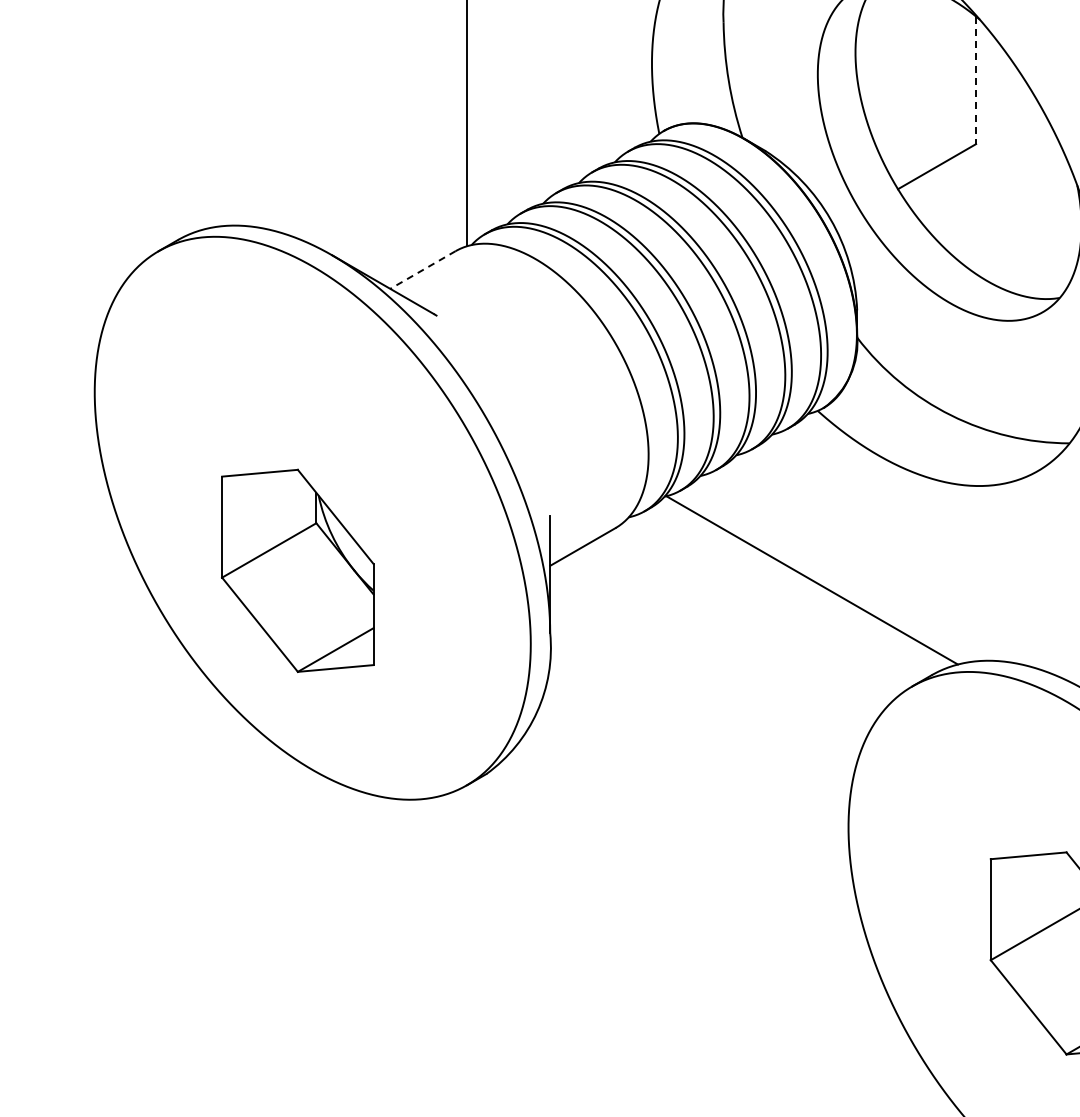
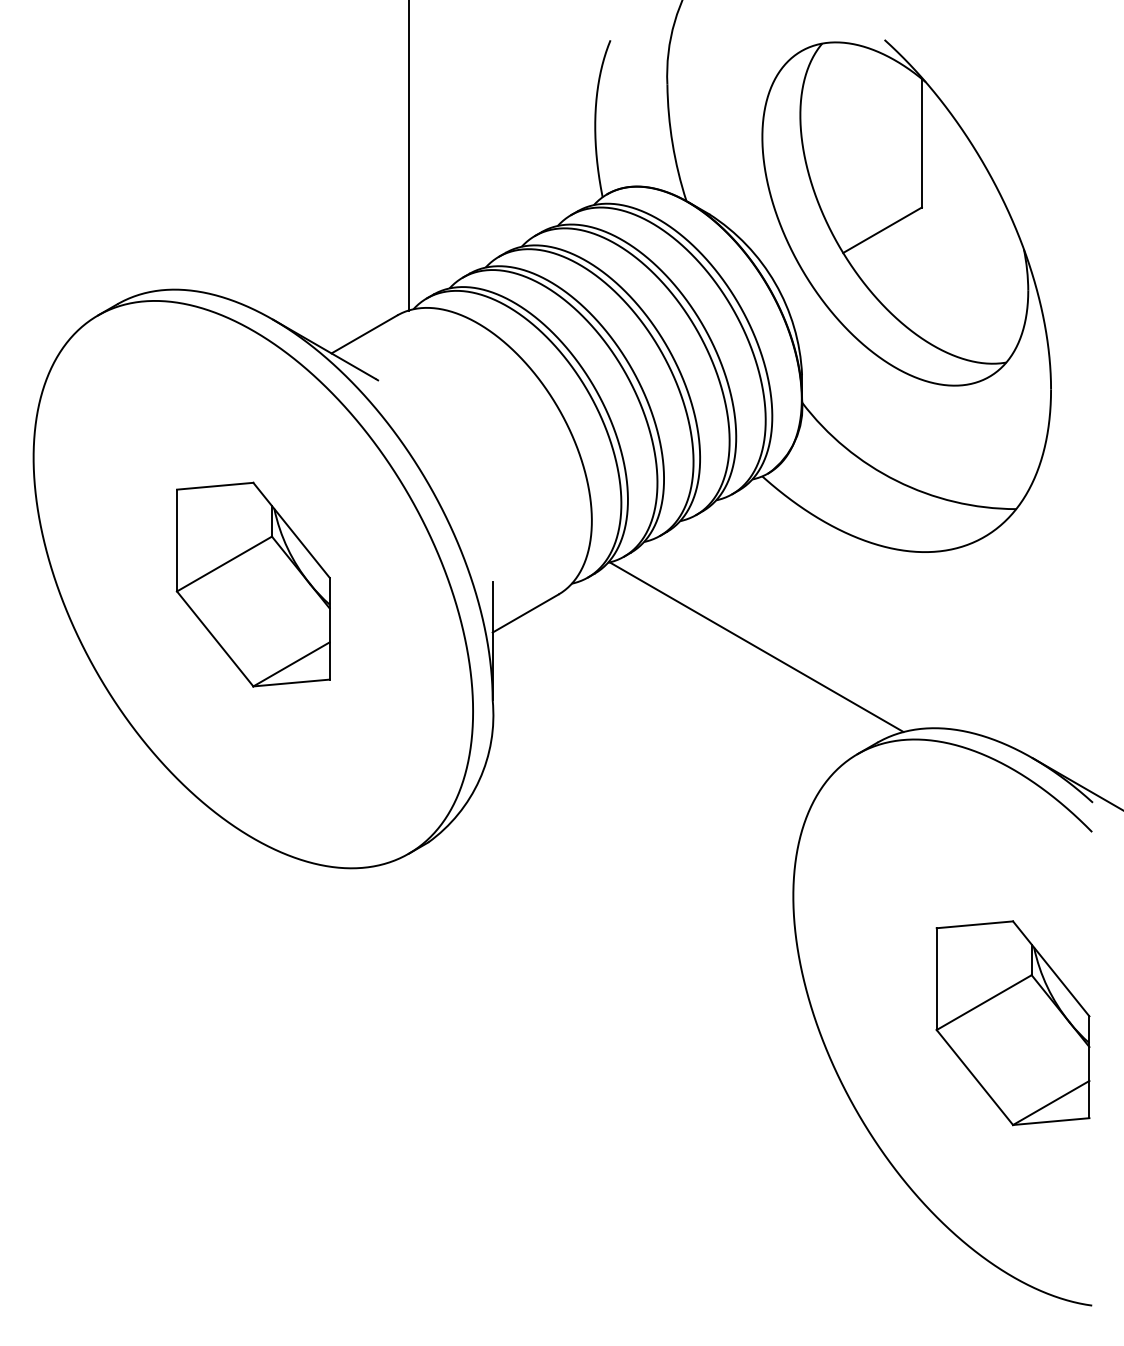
line: (975, 80) -> (921, 143), dashed -> solid
line: (423, 270) -> (364, 334), dashed -> solid
part: (297, 570) -> (252, 584), moved

